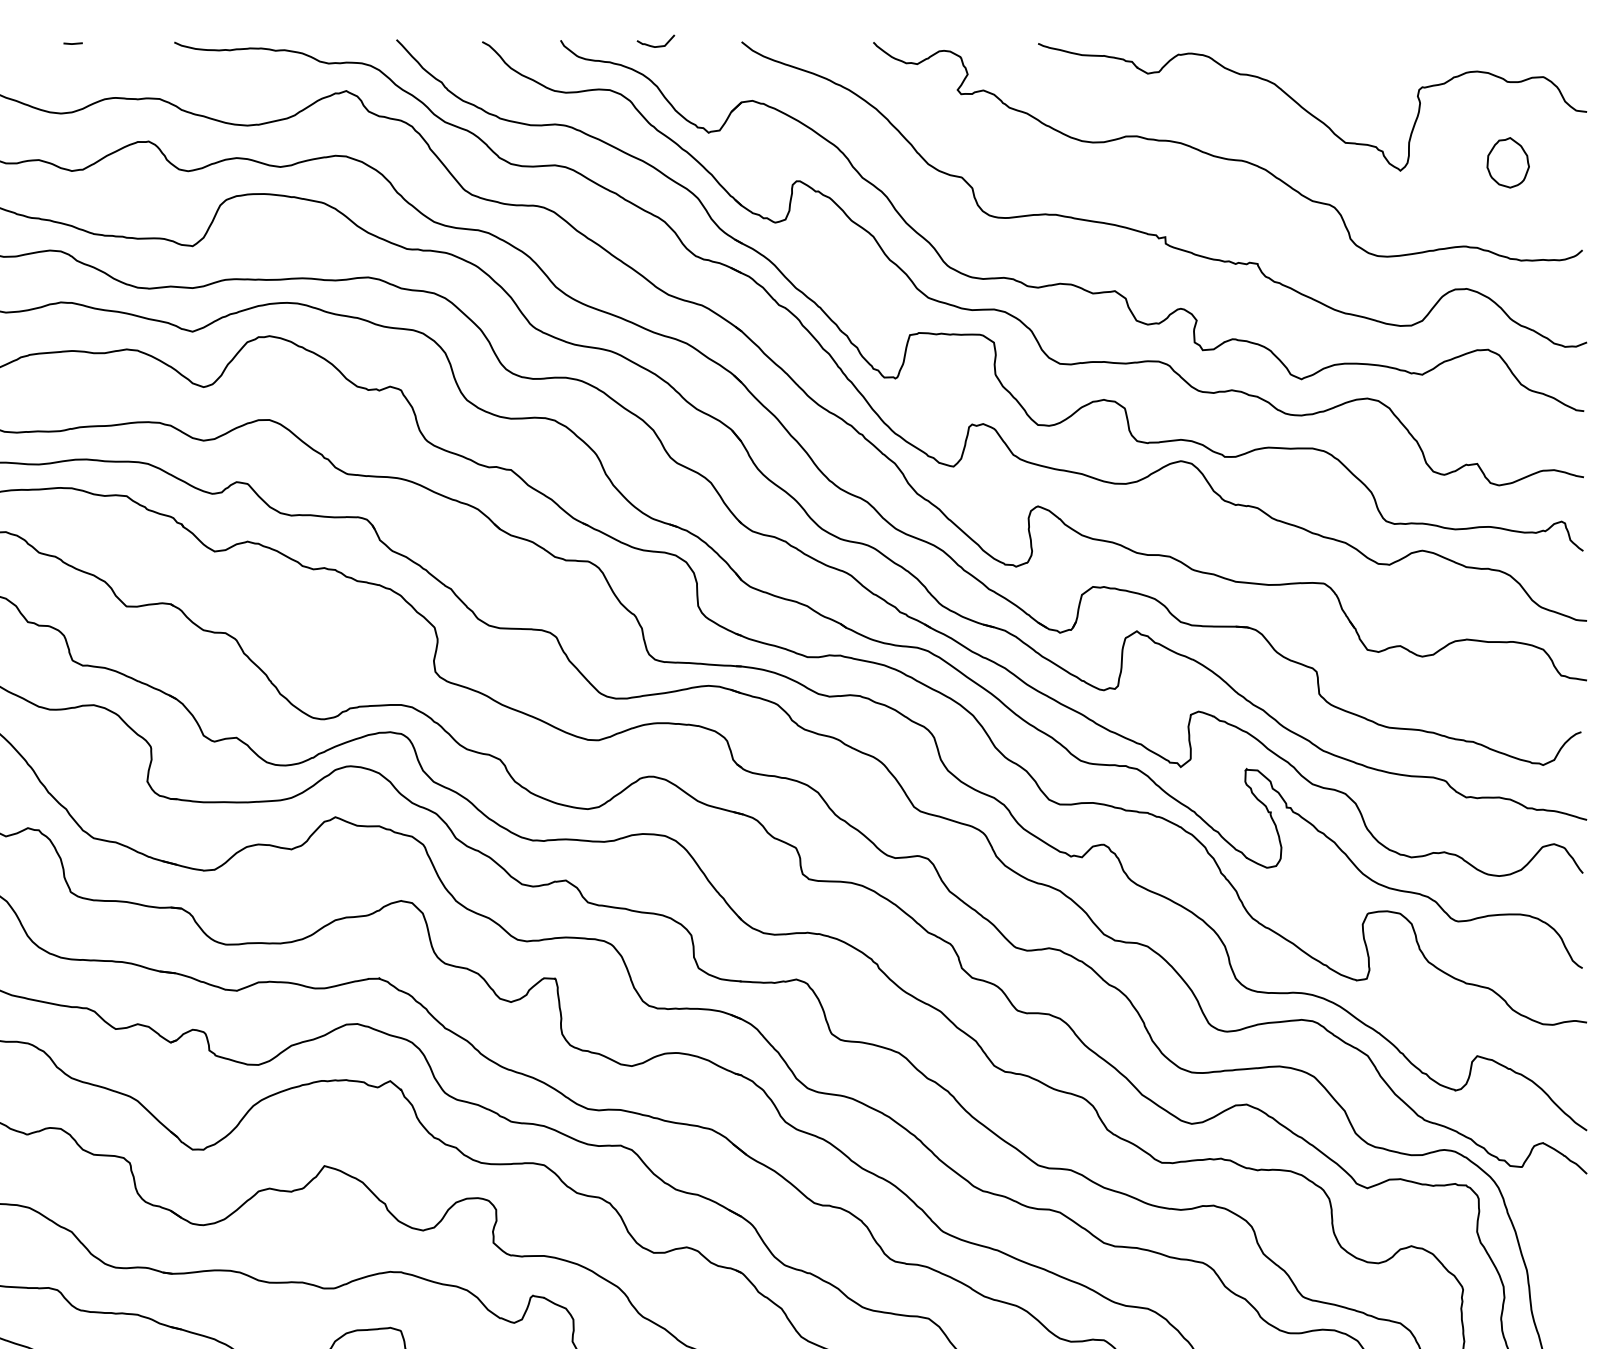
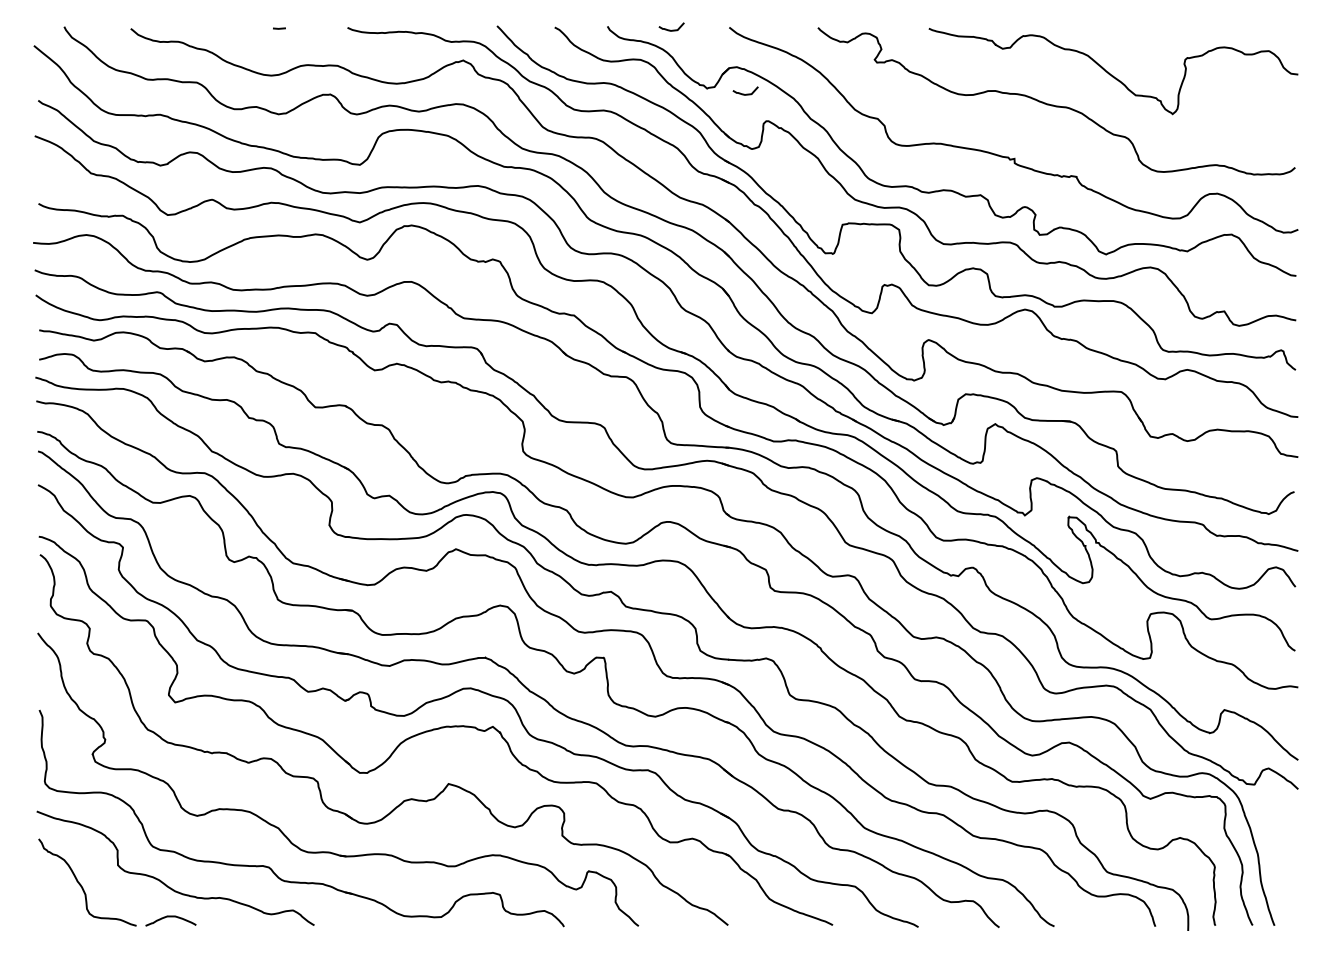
curve: (764, 140) -> (744, 93), added
part: (1508, 162) -> (1245, 108), removed

